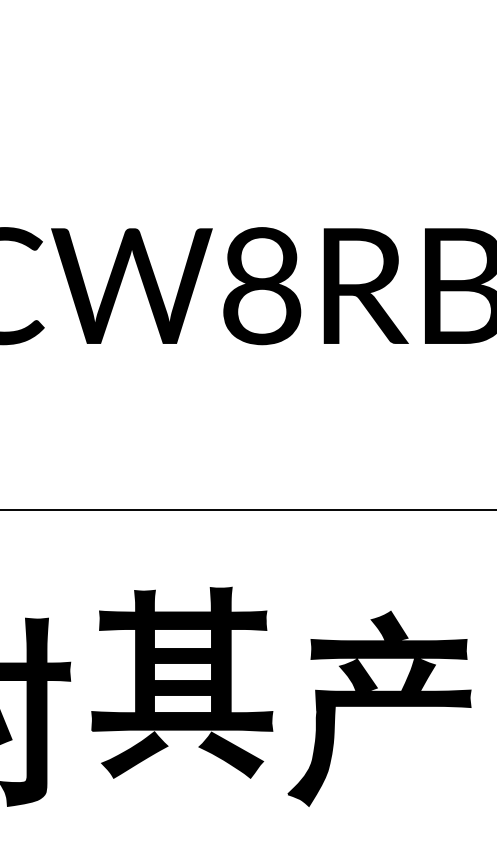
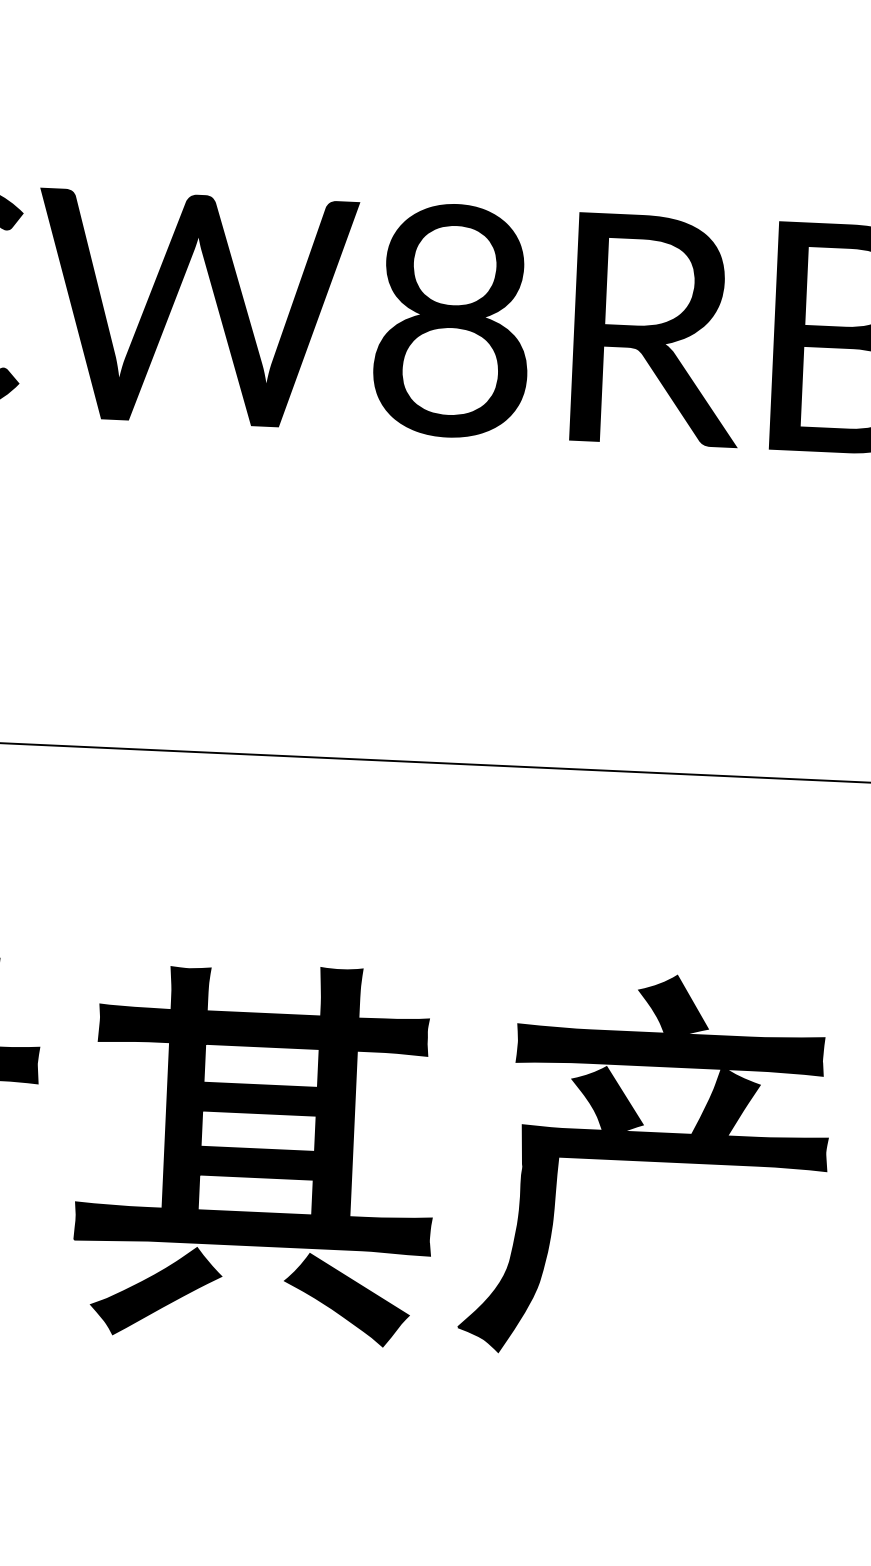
part: (182, 682) -> (256, 1152), moved

